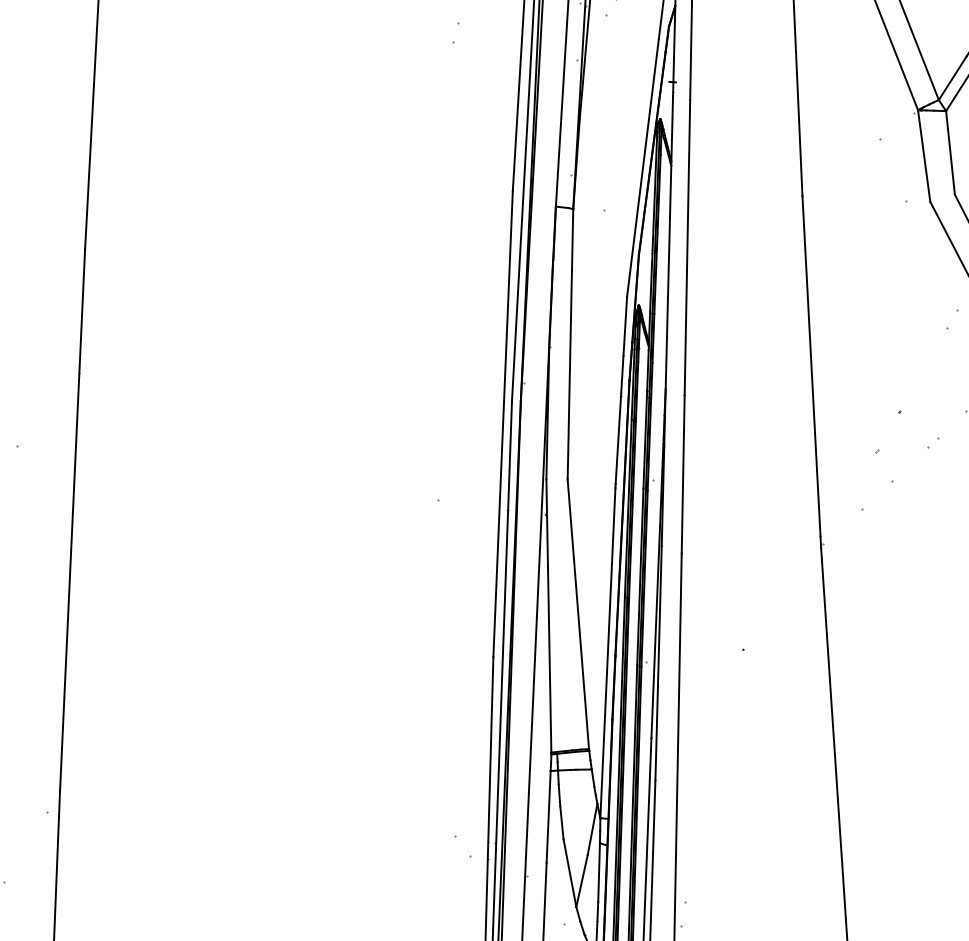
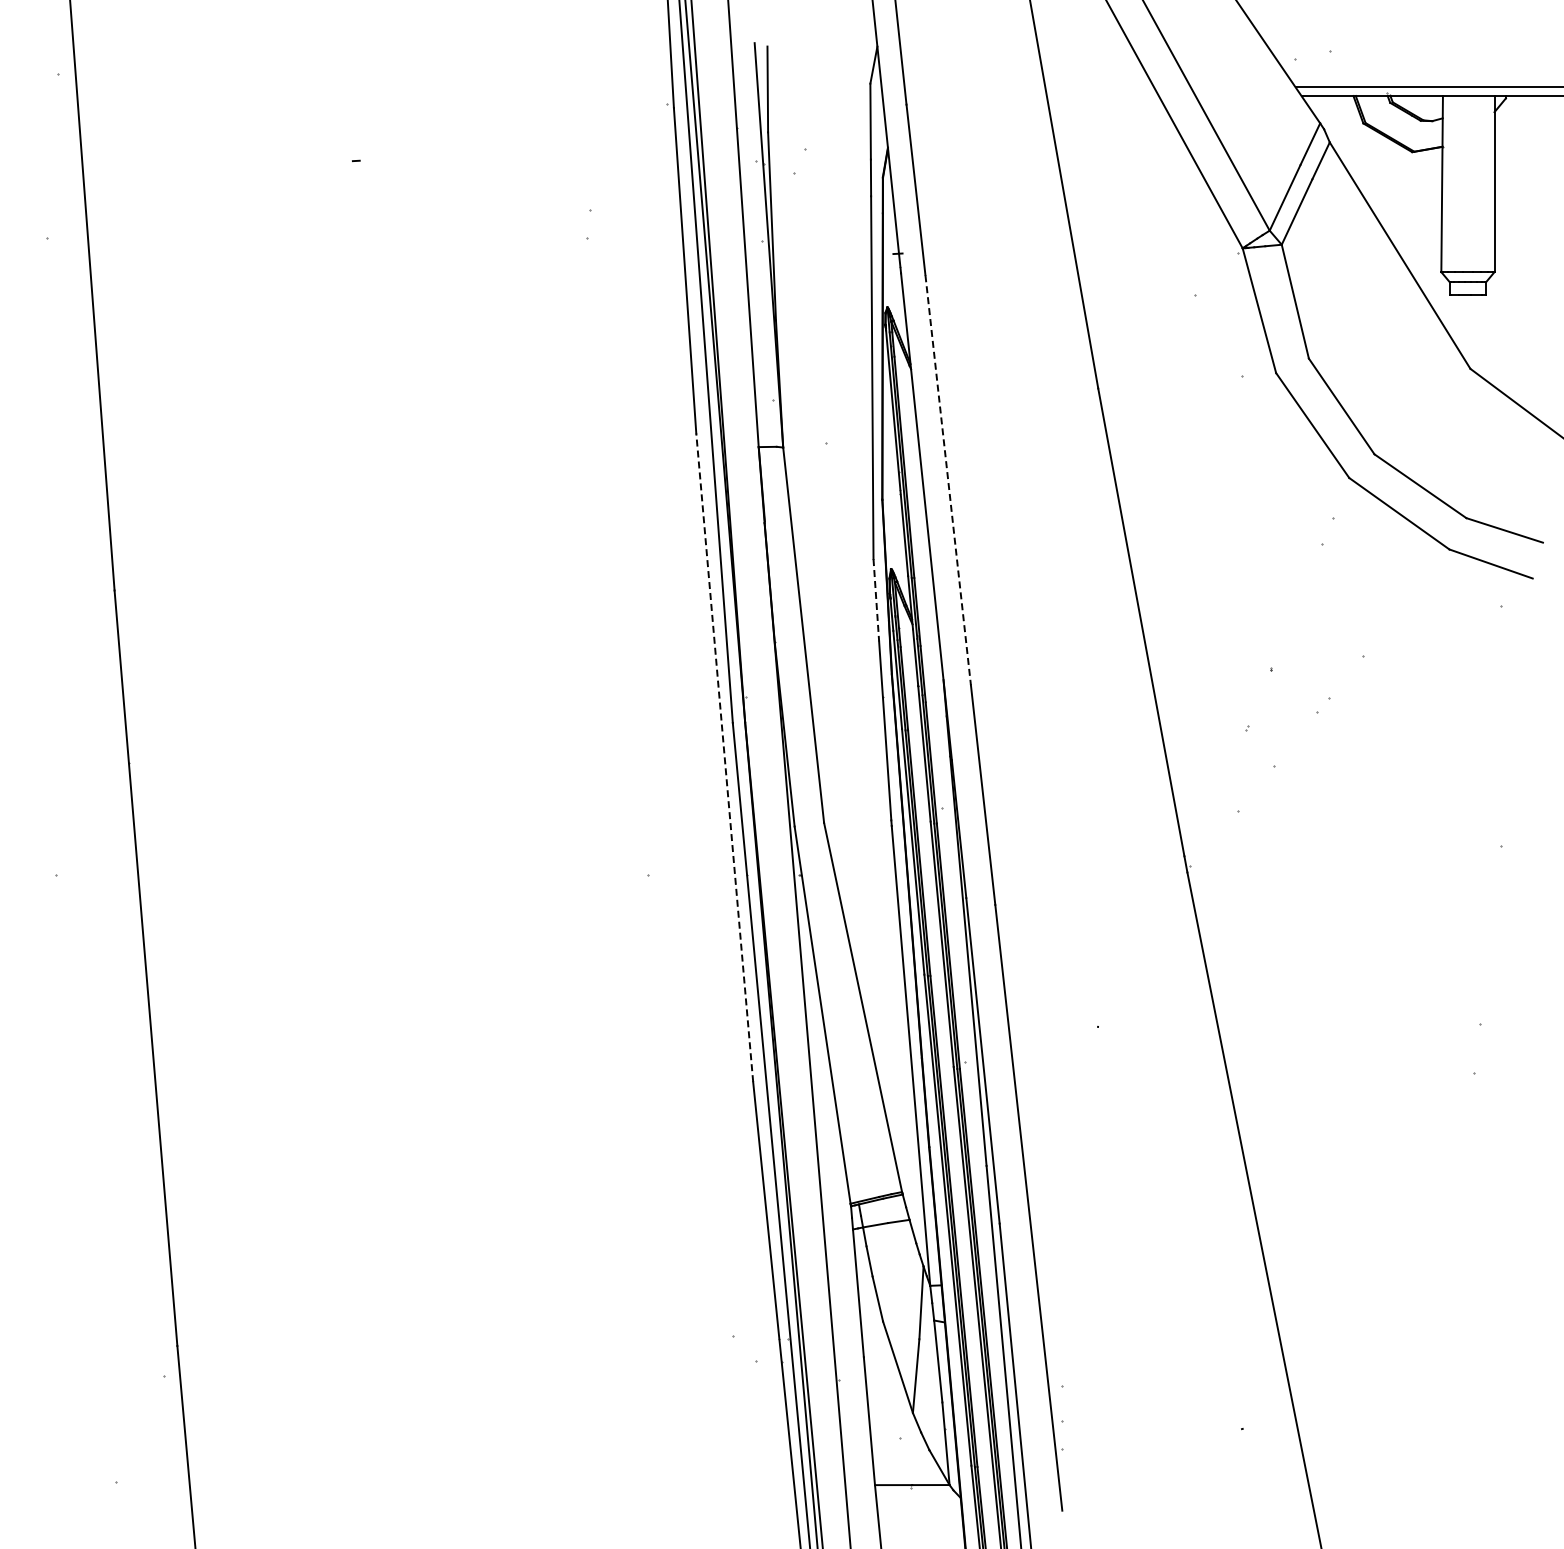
line: (687, 247) -> (948, 480), solid -> dashed
line: (625, 326) -> (876, 600), solid -> dashed
line: (502, 423) -> (724, 757), solid -> dashed

